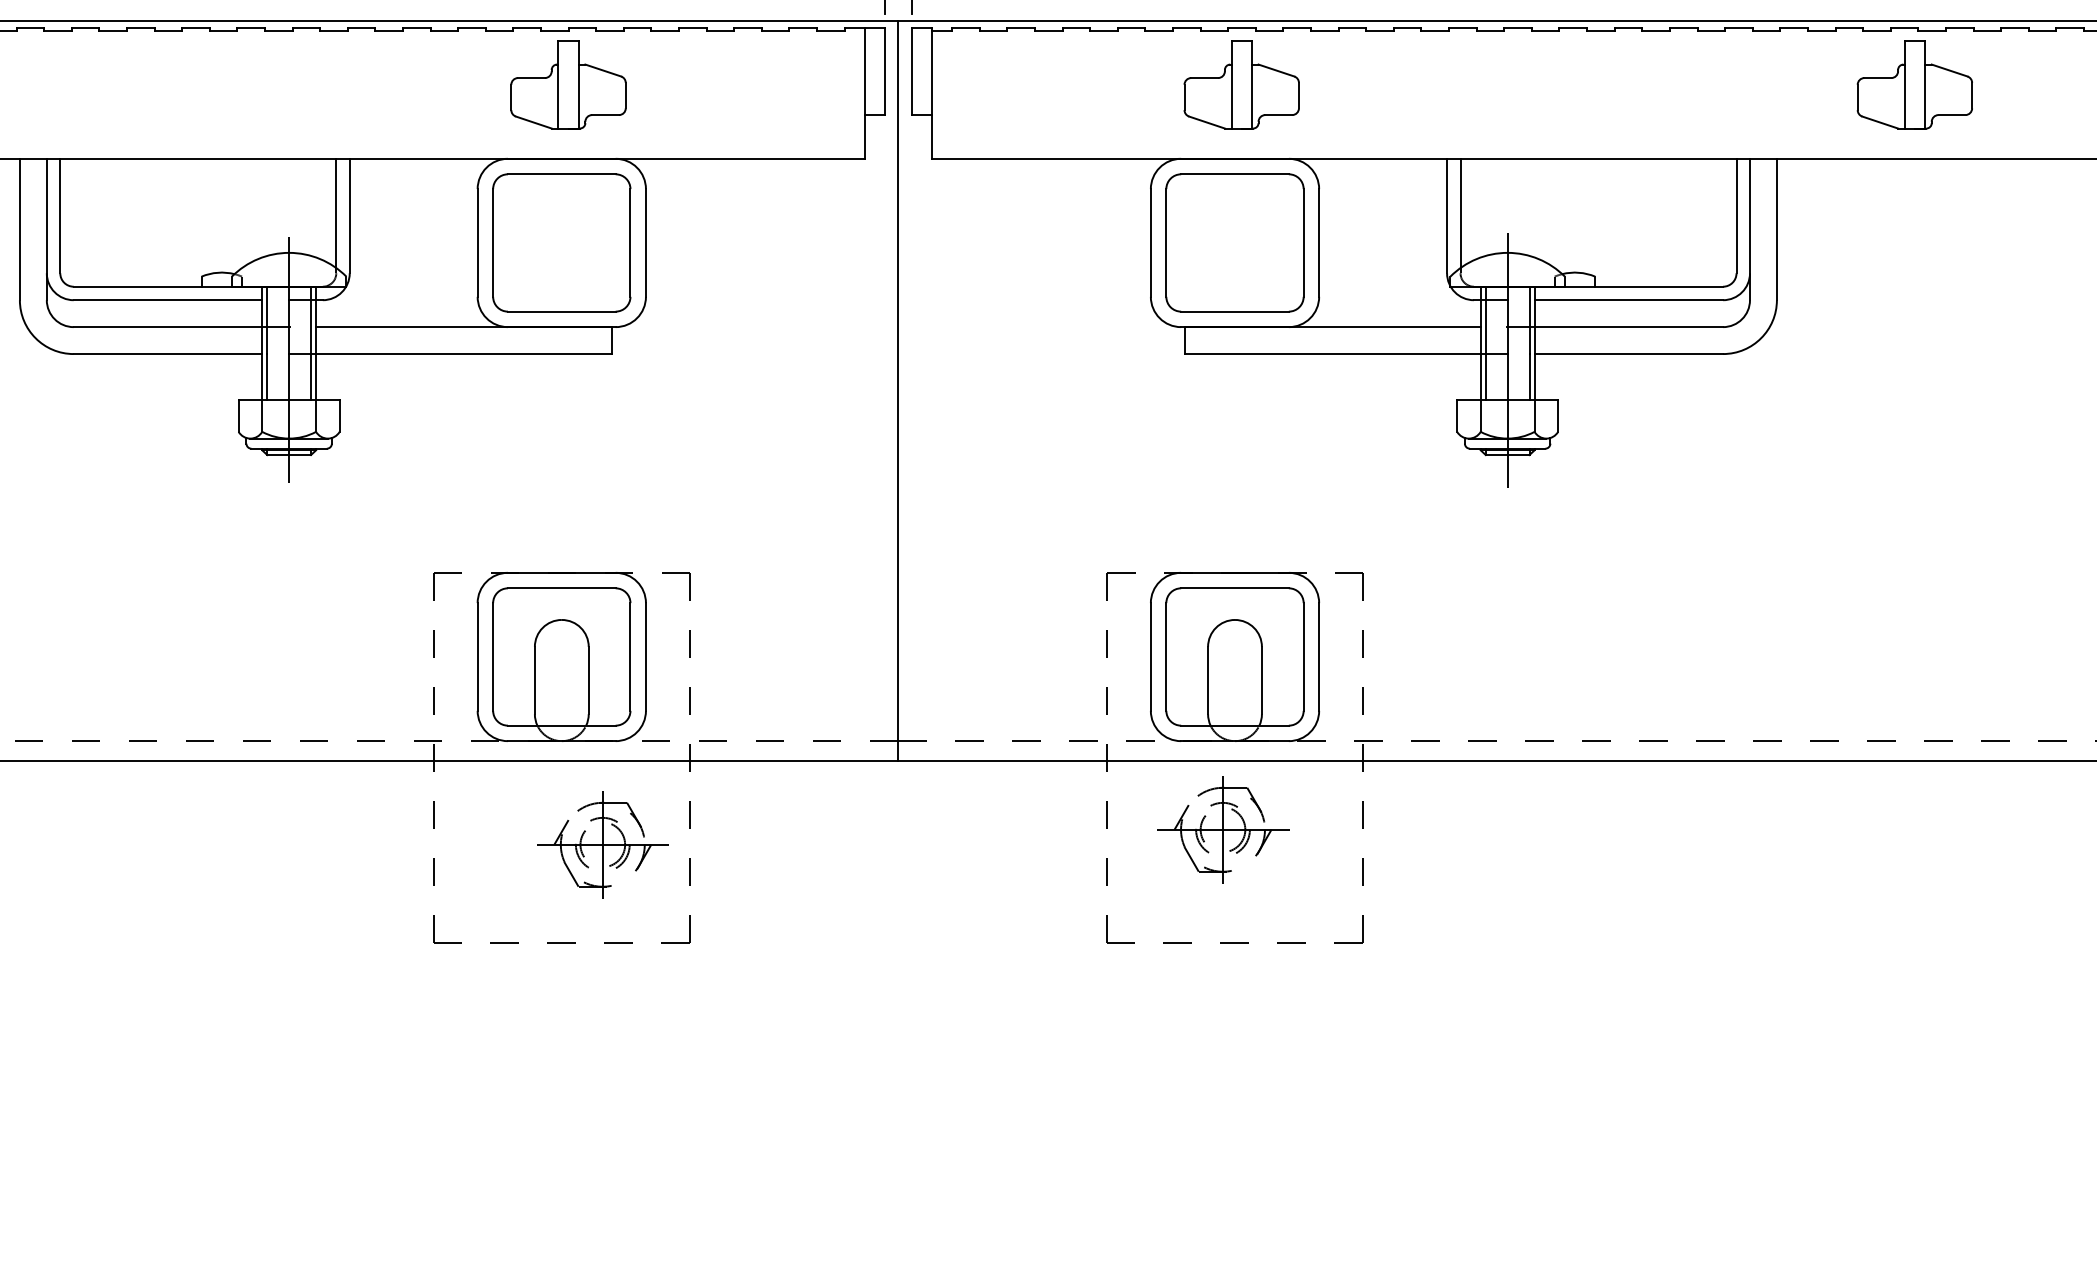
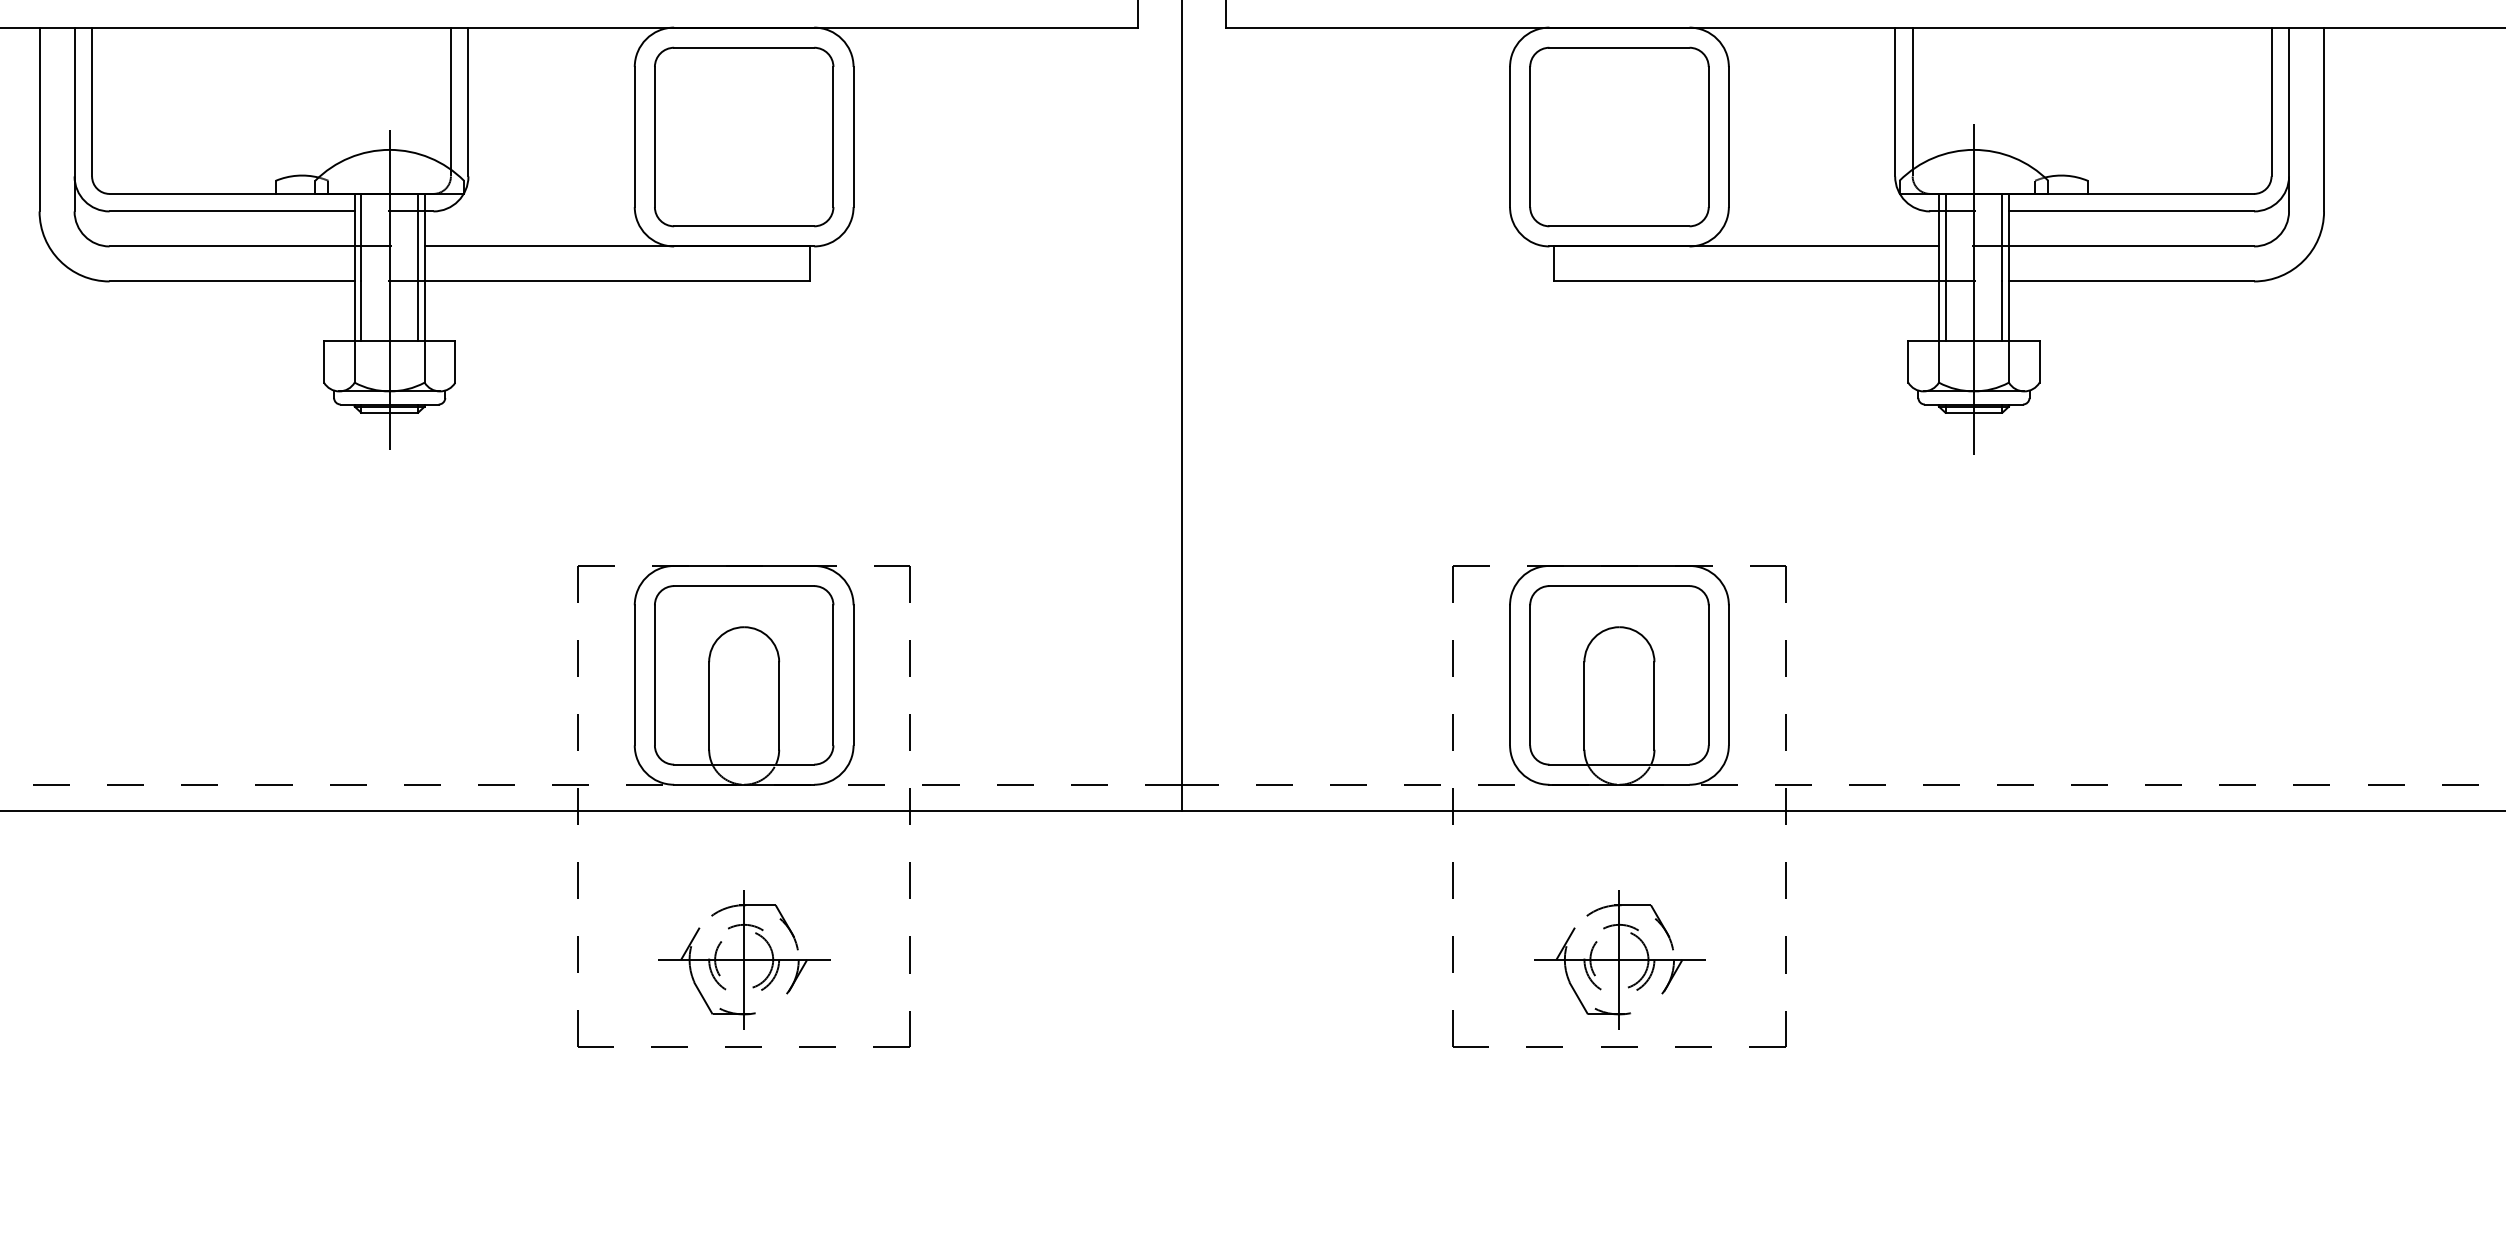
part: (1223, 829) -> (1620, 959), moved
part: (602, 844) -> (743, 959), moved

